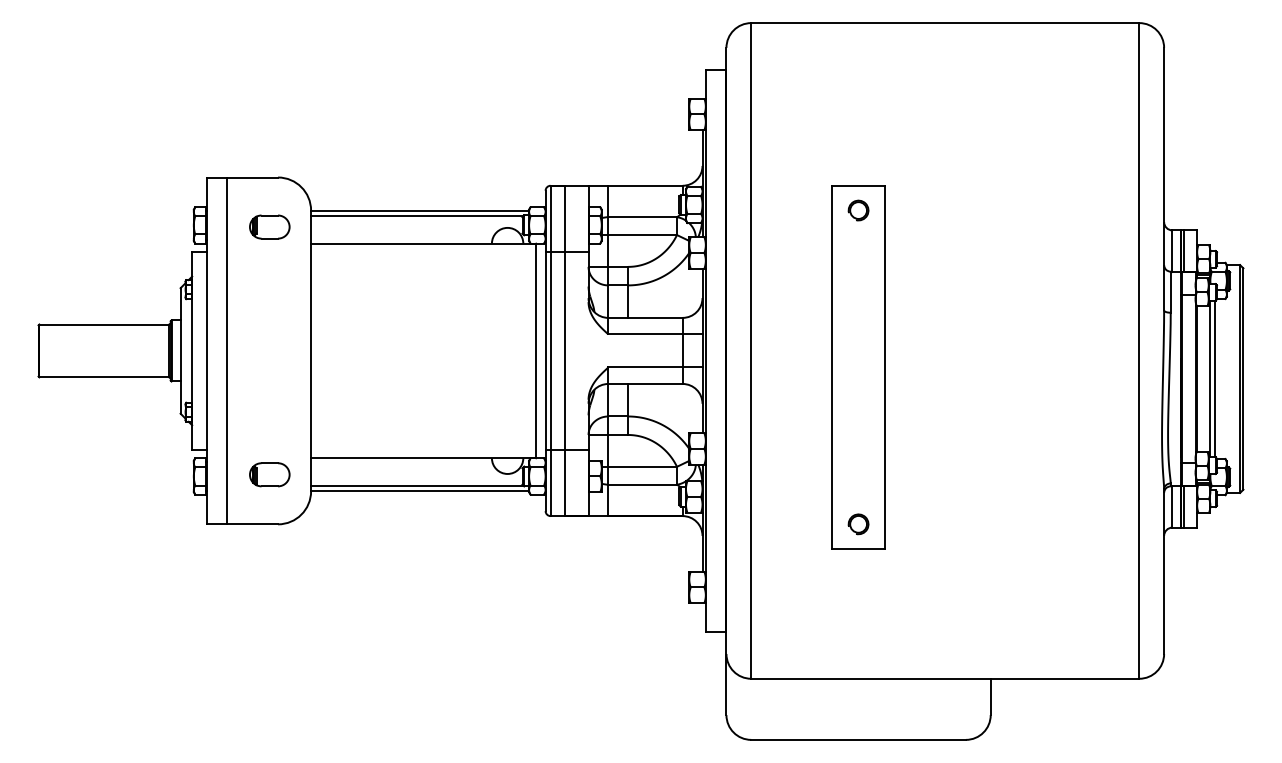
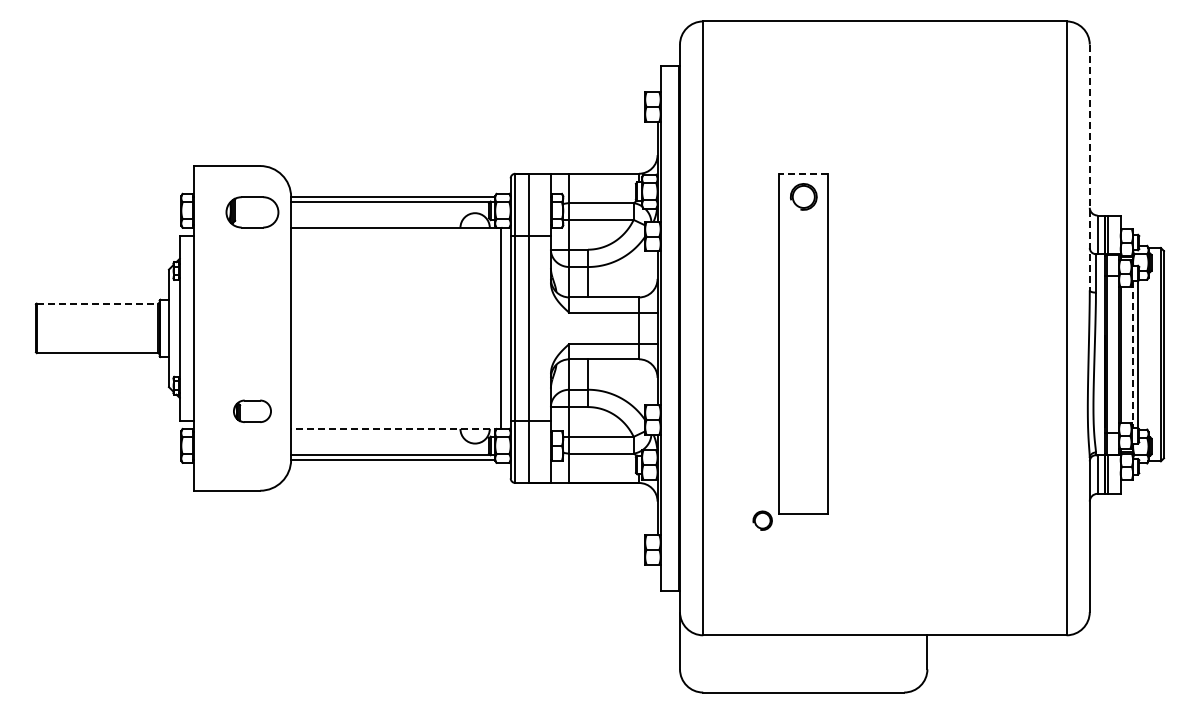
line: (1163, 179) -> (1089, 167), solid -> dashed
line: (858, 185) -> (803, 173), solid -> dashed
part: (858, 210) -> (803, 196), size x1.4
part: (269, 227) -> (252, 212), size x1.4
line: (104, 324) -> (97, 303), solid -> dashed
line: (227, 351) -> (212, 328), removed
line: (1210, 379) -> (1133, 355), solid -> dashed
line: (422, 457) -> (395, 428), solid -> dashed
part: (269, 473) -> (252, 410), moved
part: (858, 524) -> (762, 520), moved

